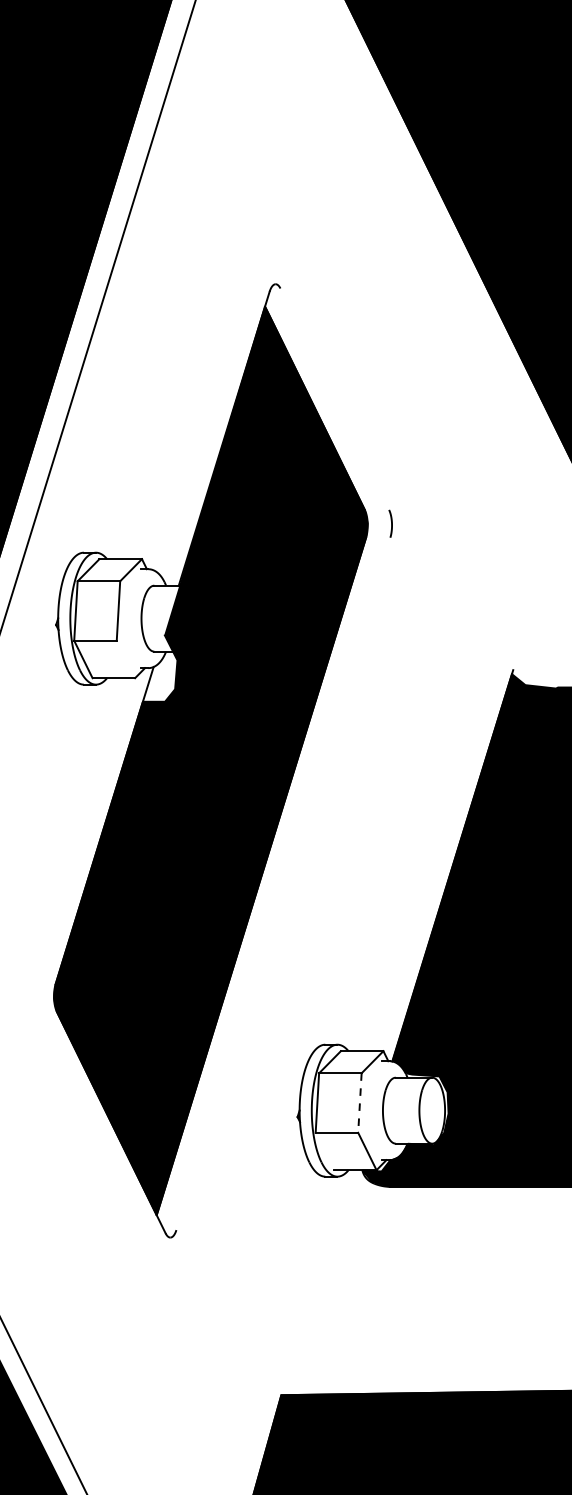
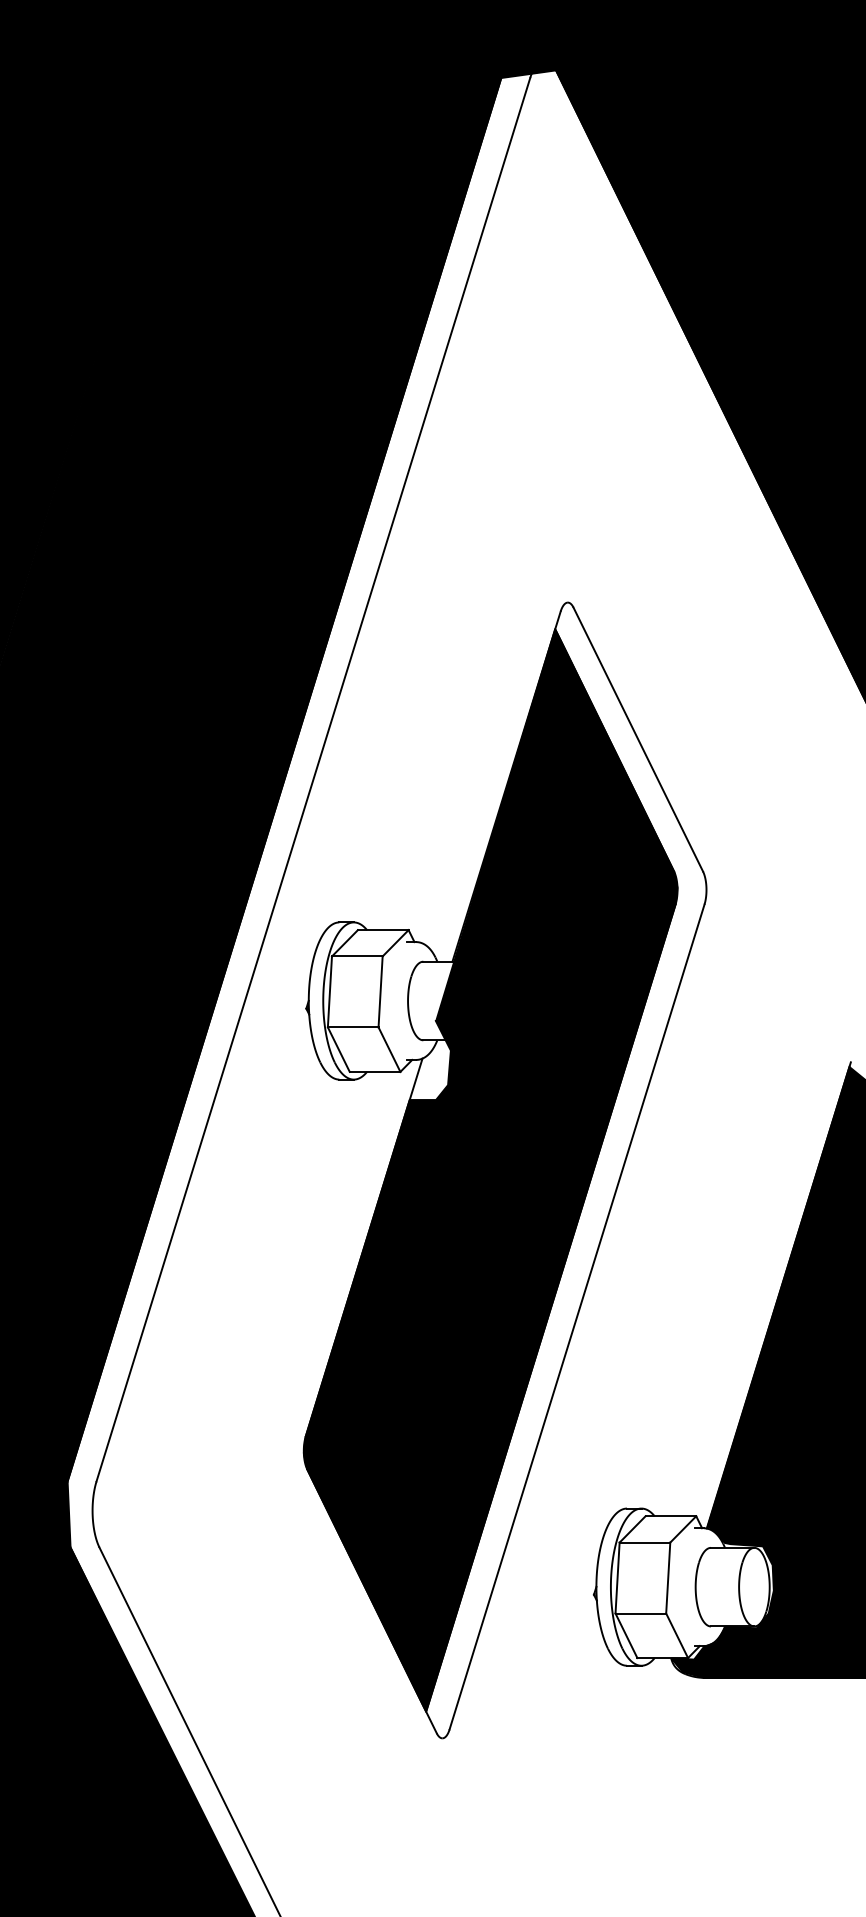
line: (334, 399) -> (638, 739), added
line: (125, 659) -> (389, 1049), added
line: (282, 883) -> (576, 1316), added
line: (360, 1103) -> (668, 1578), dashed -> solid
line: (324, 1151) -> (626, 1635), added

